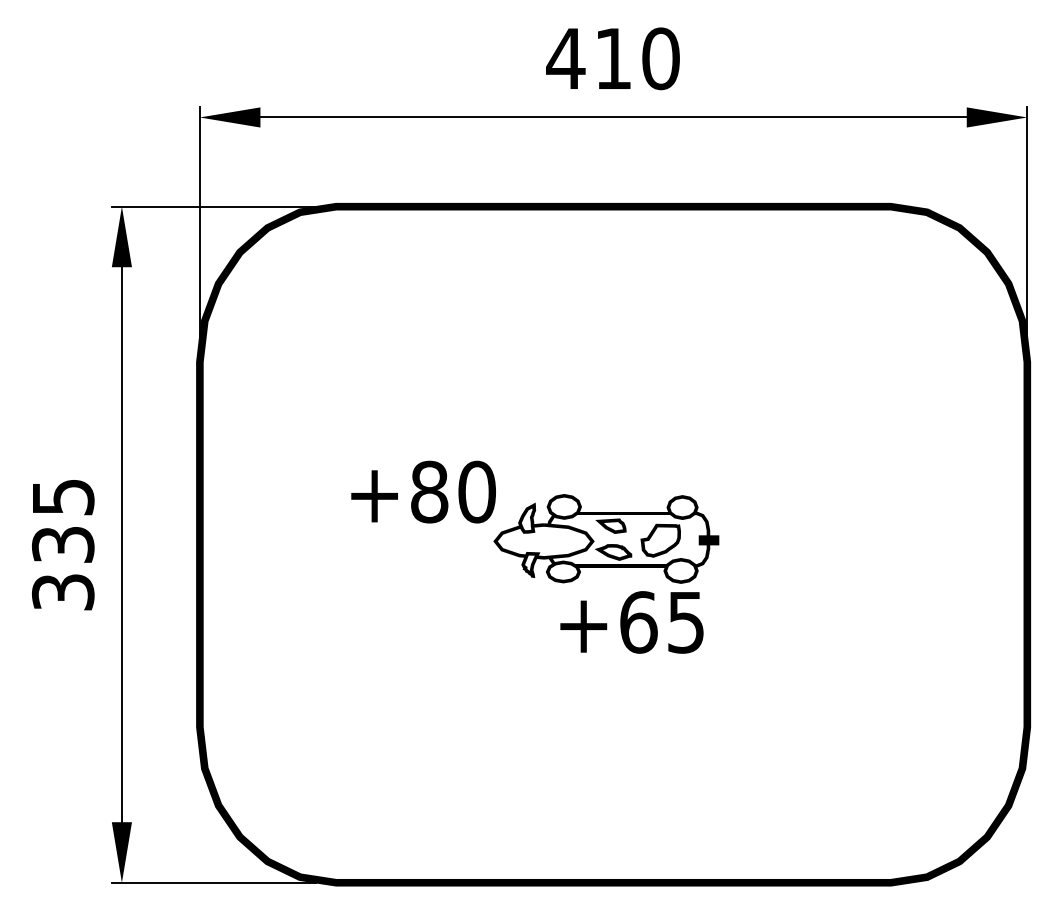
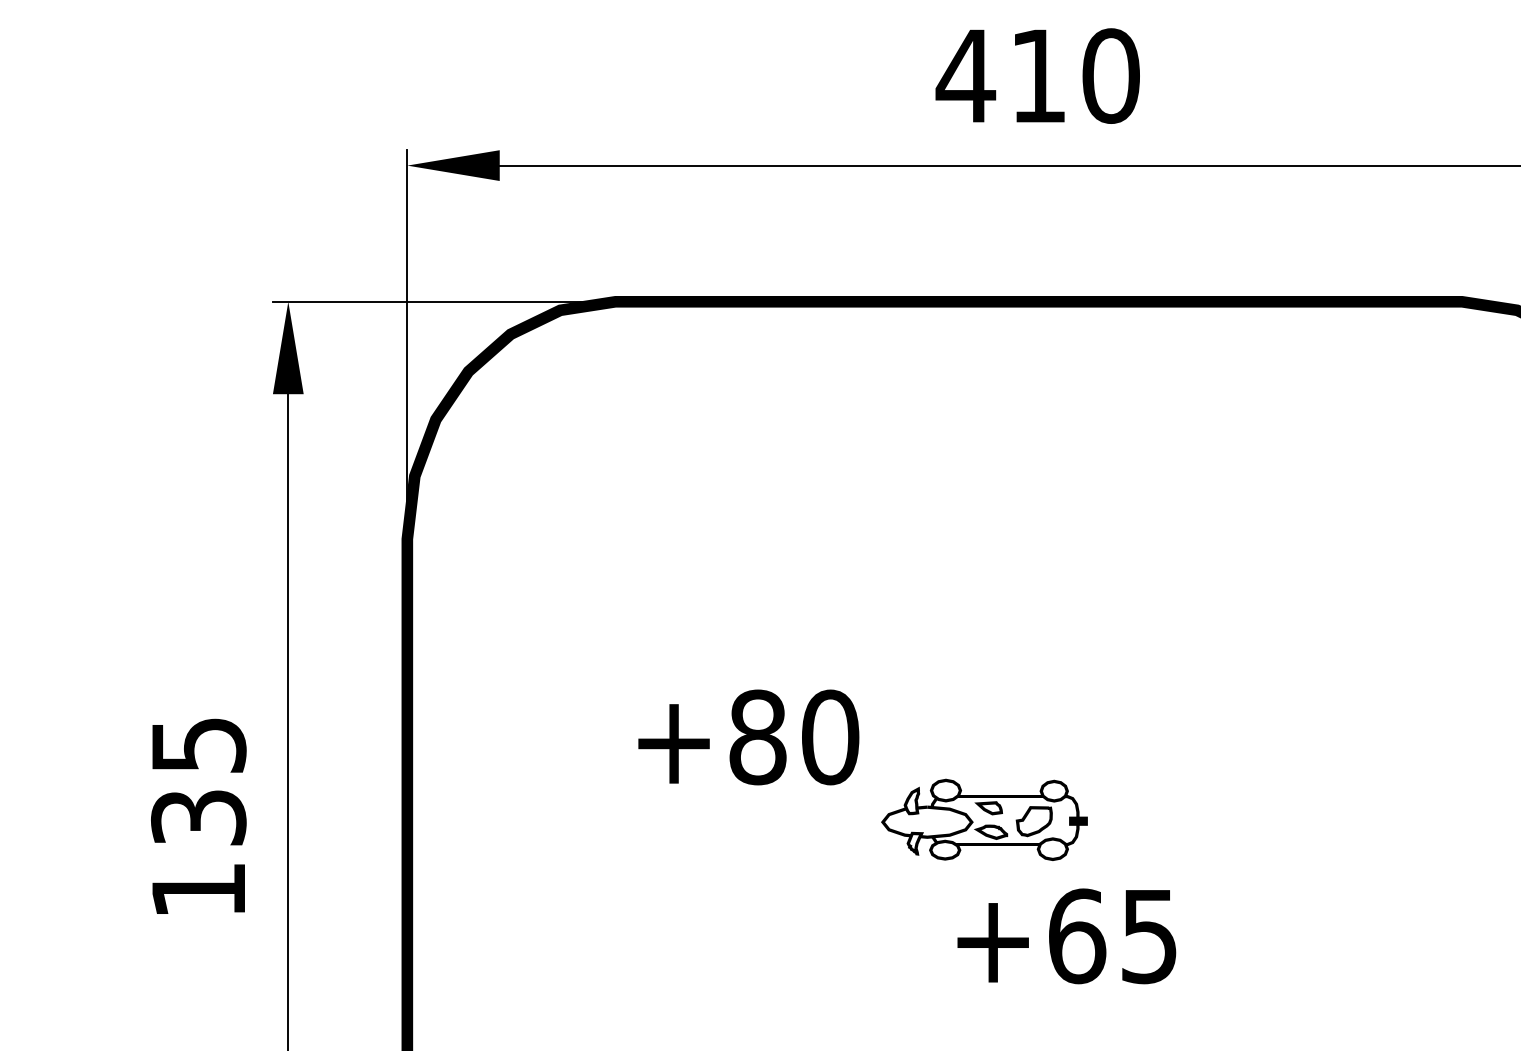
part: (535, 556) -> (919, 835), size x0.6
text: (63, 592) -> (199, 890), 335 -> 135

